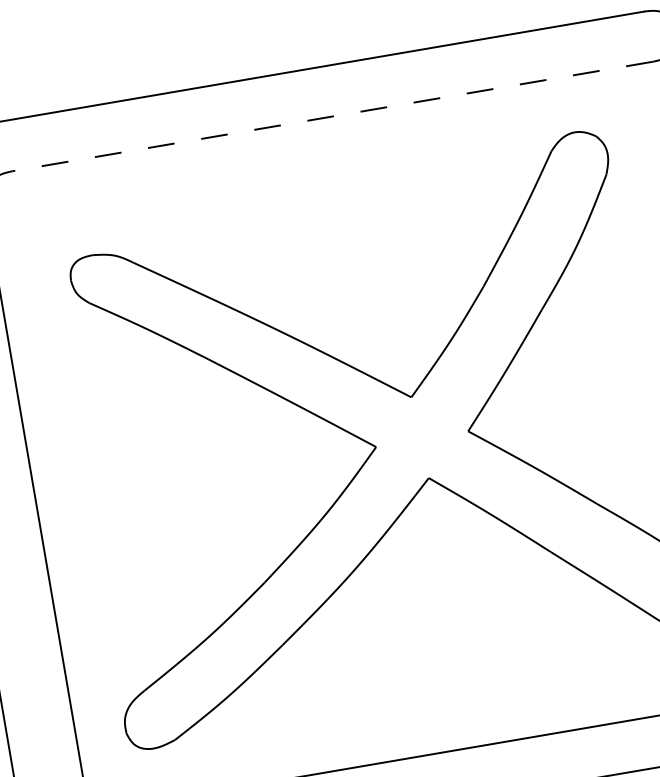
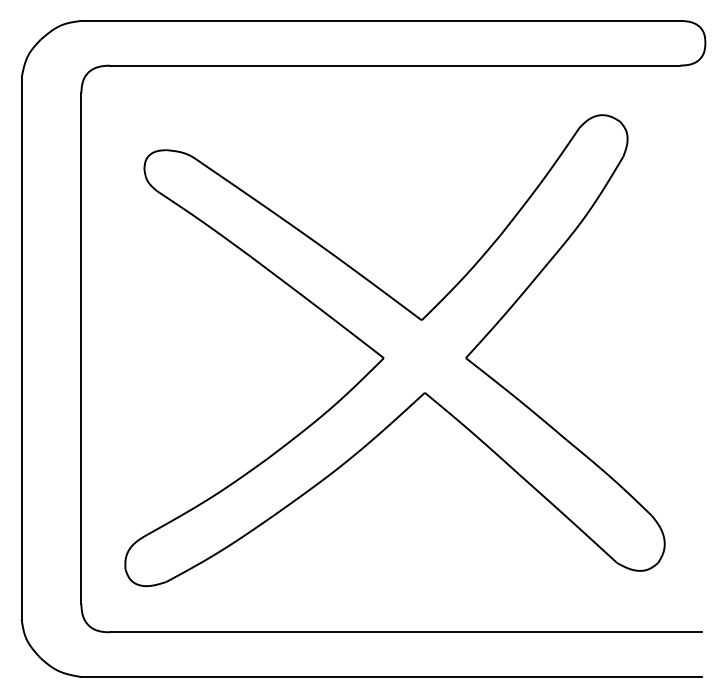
line: (331, 116) -> (394, 65), dashed -> solid

